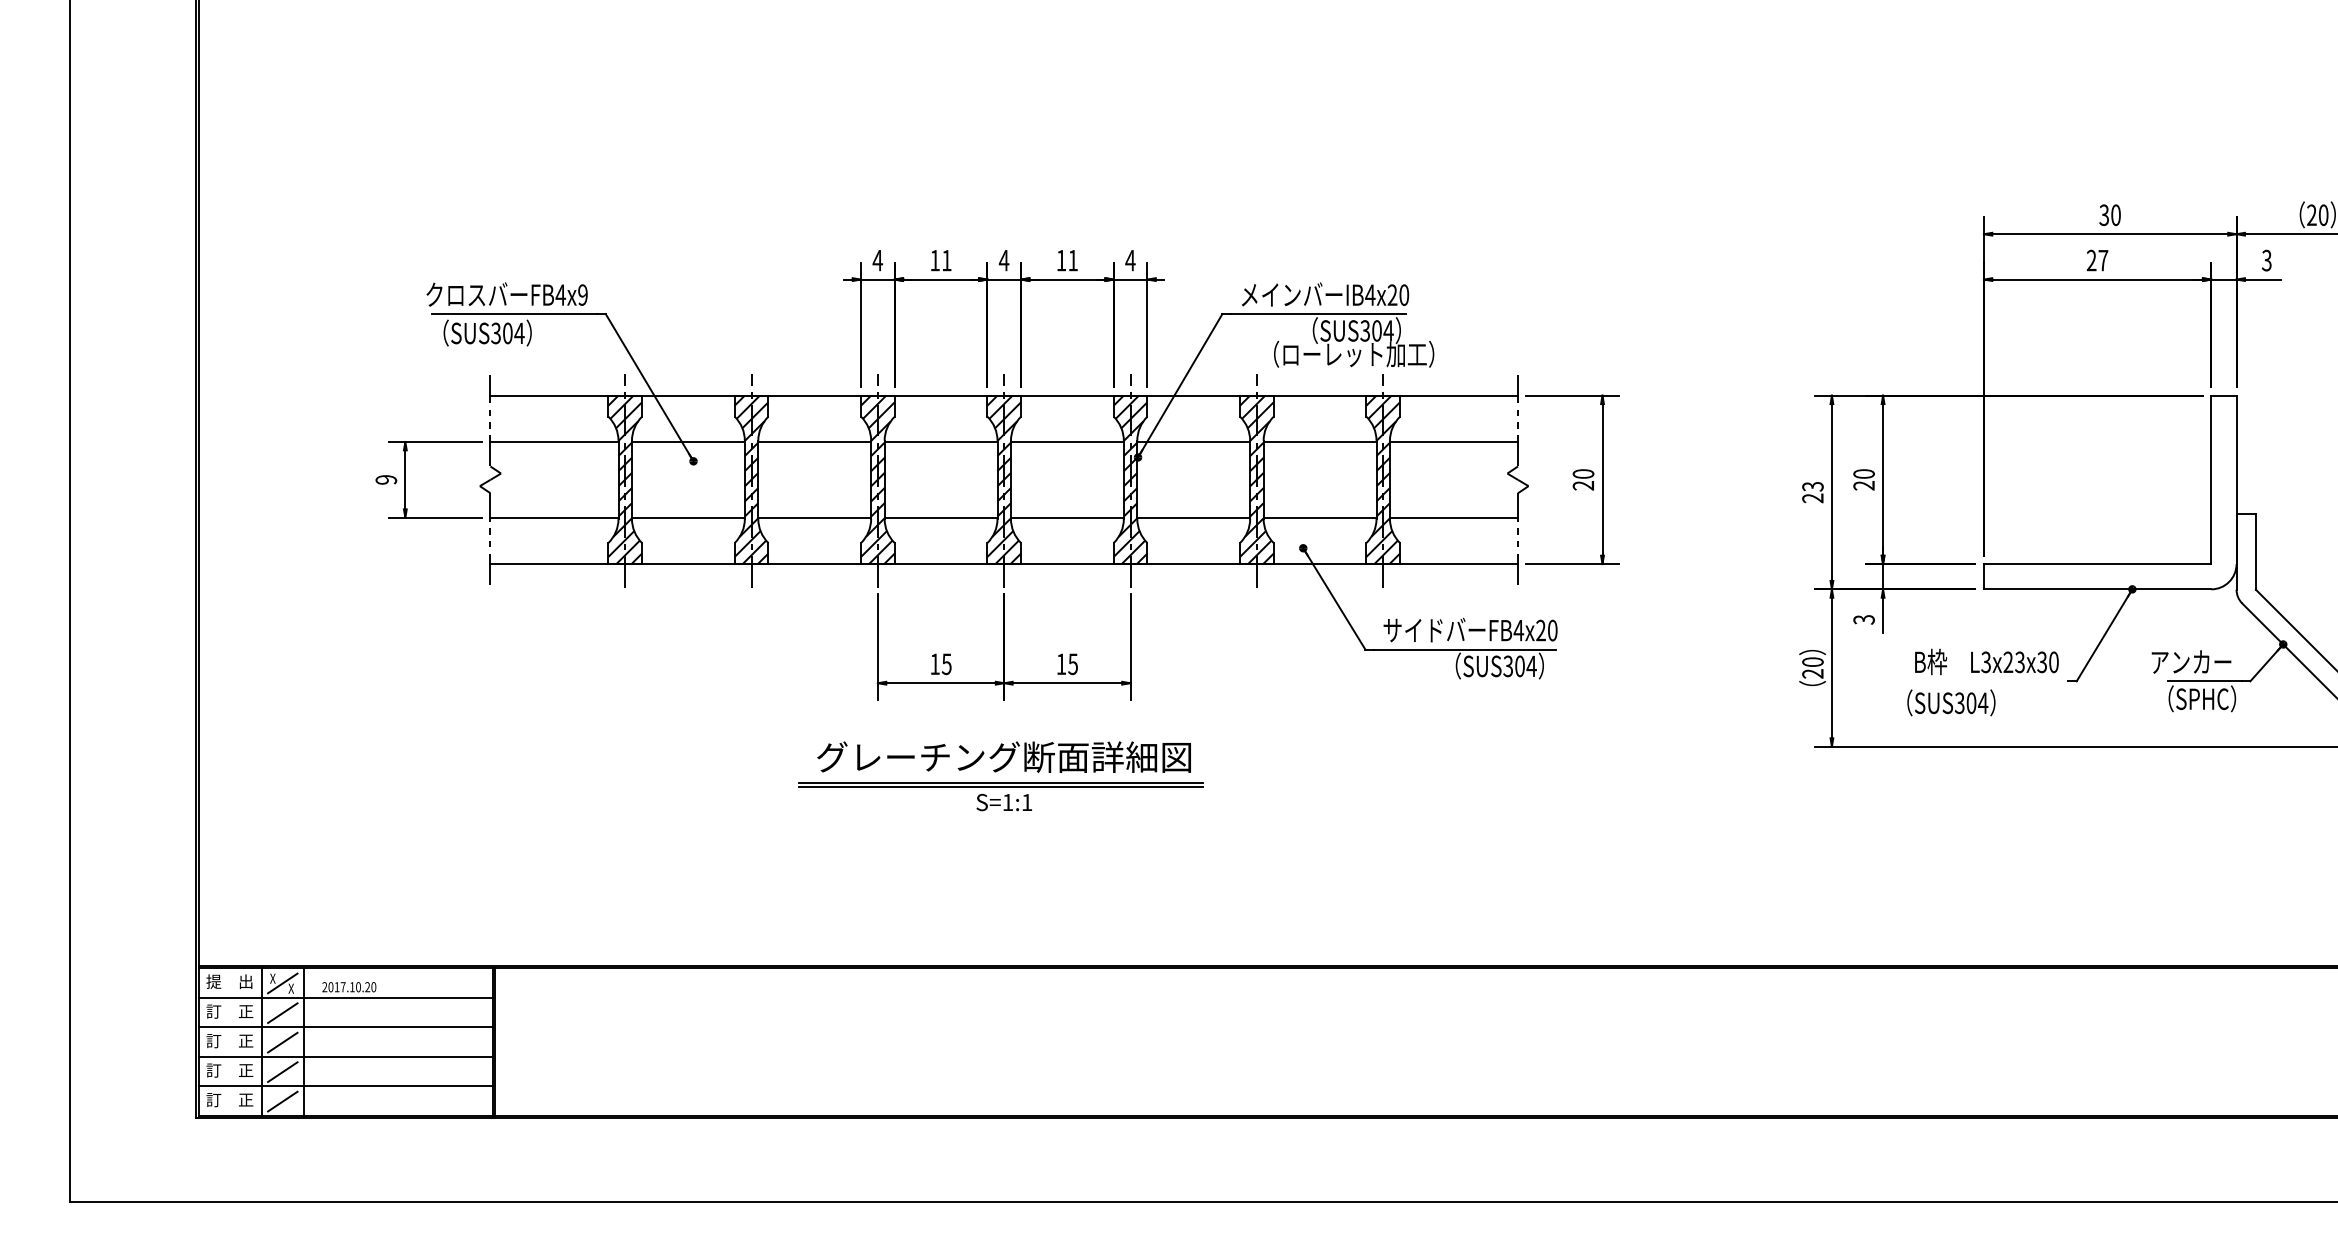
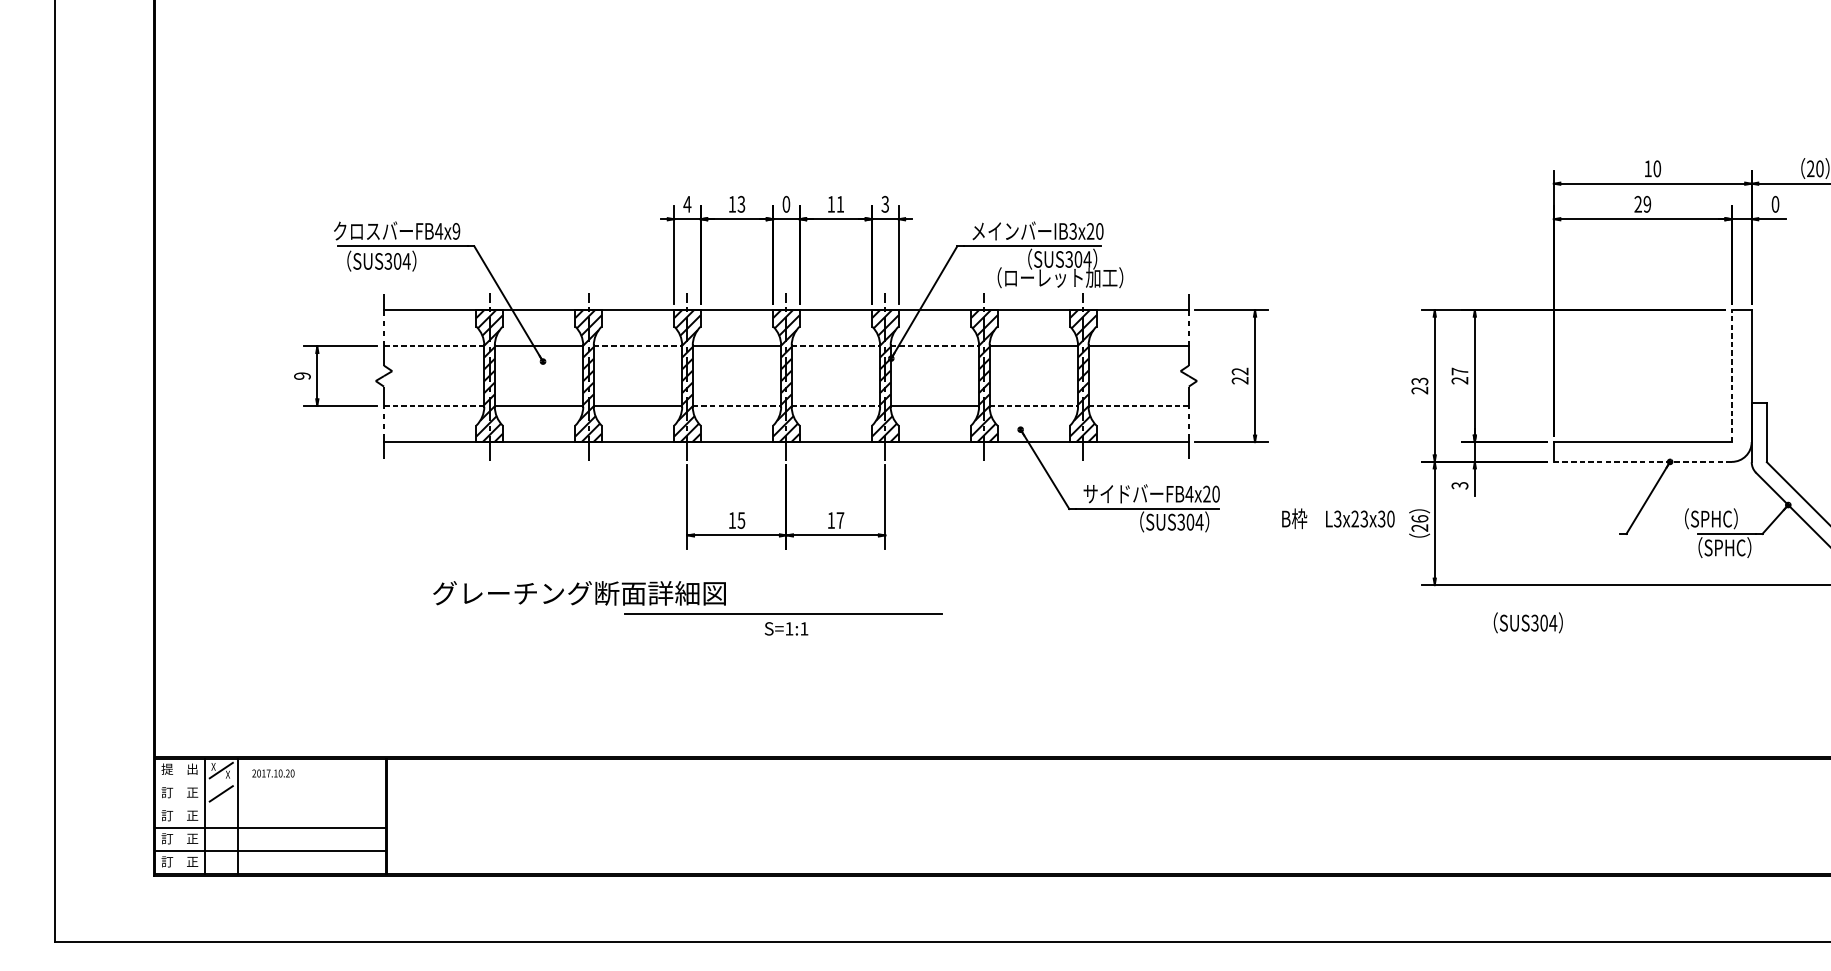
text: (2103, 215) -> (1647, 169), 30 -> 10
text: (946, 260) -> (741, 204), 11 -> 13
text: (1003, 260) -> (785, 204), 4 -> 0
text: (1130, 260) -> (885, 204), 4 -> 3
text: (2103, 260) -> (1647, 204), 27 -> 29
text: (2266, 260) -> (1775, 204), 3 -> 0
text: (1370, 294) -> (1073, 230), IB4x20 -> IB3x20
line: (554, 441) -> (434, 346), solid -> dashed
line: (815, 441) -> (638, 346), solid -> dashed
line: (1067, 441) -> (835, 346), solid -> dashed
line: (1194, 441) -> (935, 346), solid -> dashed
text: (1583, 473) -> (1240, 371), 20 -> 22
text: (1863, 473) -> (1459, 371), 20 -> 27
line: (2211, 479) -> (1732, 375), solid -> dashed
line: (554, 517) -> (434, 405), solid -> dashed
line: (941, 517) -> (737, 405), solid -> dashed
line: (1067, 517) -> (835, 405), solid -> dashed
line: (1320, 517) -> (1034, 405), solid -> dashed
line: (1454, 517) -> (1139, 405), solid -> dashed
line: (2097, 589) -> (1642, 462), solid -> dashed
text: (1812, 661) -> (1419, 518), 20 -> 26
text: (1986, 661) -> (1338, 518), moved
text: (2191, 661) -> (1716, 518), アンカー -> （SPHC）
text: (1073, 664) -> (840, 520), 15 -> 17
text: (1951, 702) -> (1528, 622), moved
text: (1003, 756) -> (579, 592), moved
line: (1000, 787) -> (783, 617), removed
line: (345, 997) -> (270, 781), removed
line: (345, 1027) -> (270, 805), removed
line: (282, 1042) -> (221, 816), removed
line: (282, 1071) -> (221, 839), removed
line: (282, 1101) -> (221, 863), removed

